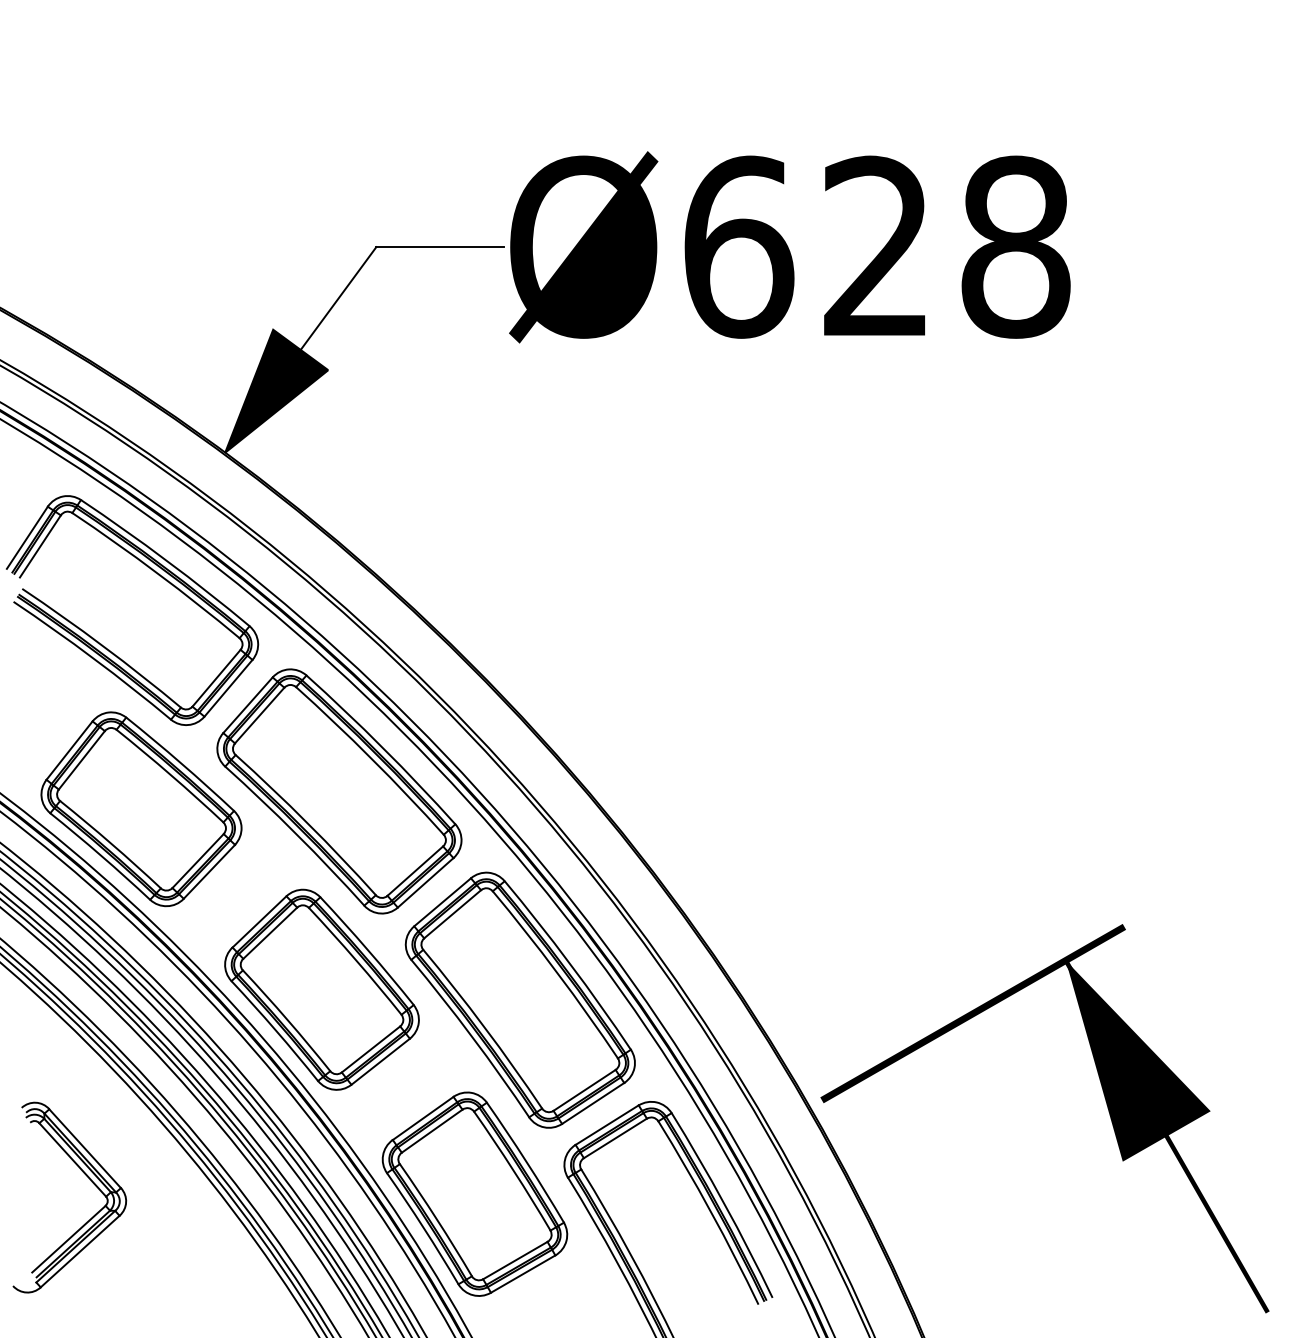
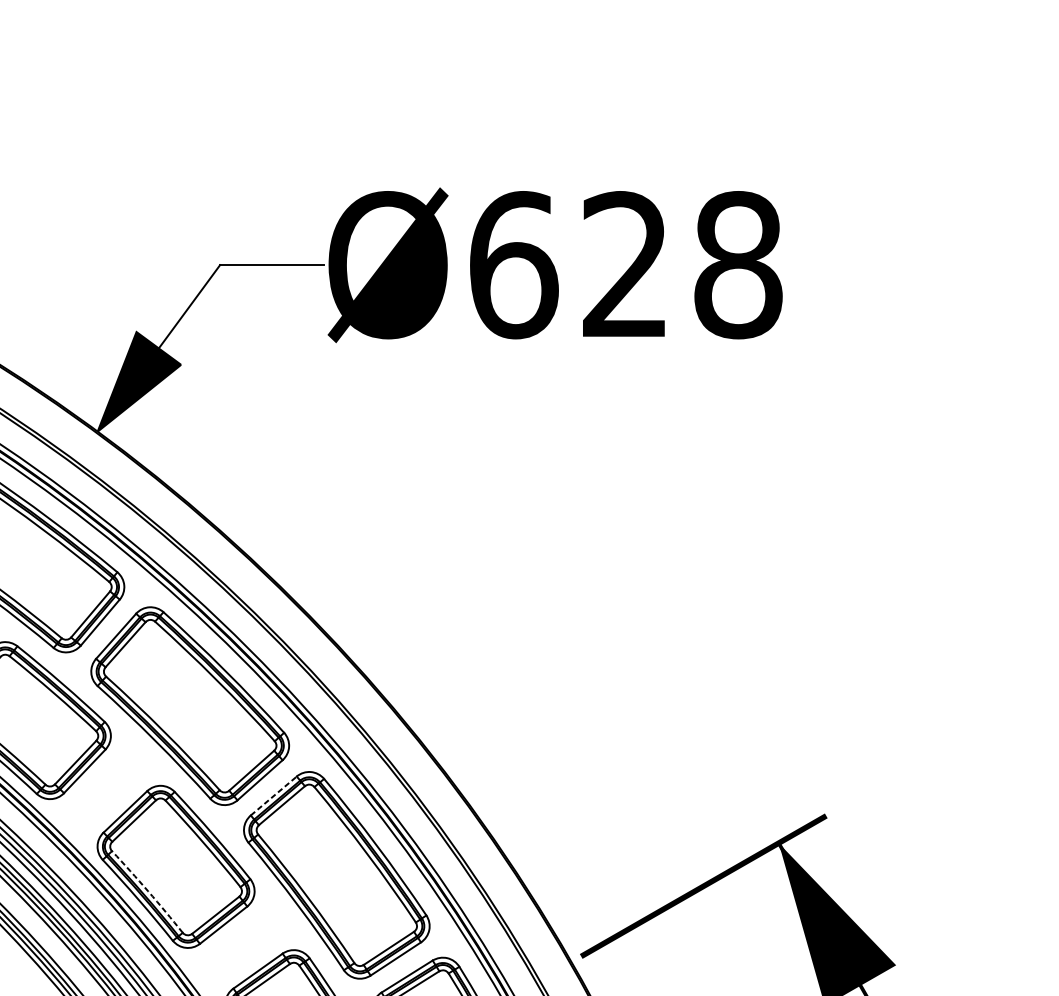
line: (442, 902) -> (273, 796), solid -> dashed
arc: (287, 1020) -> (148, 891), solid -> dashed

